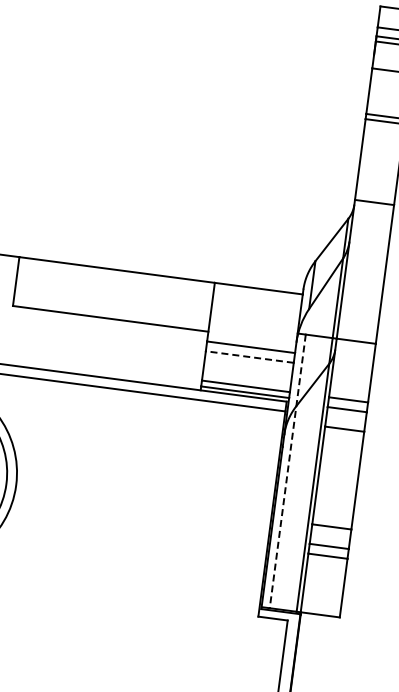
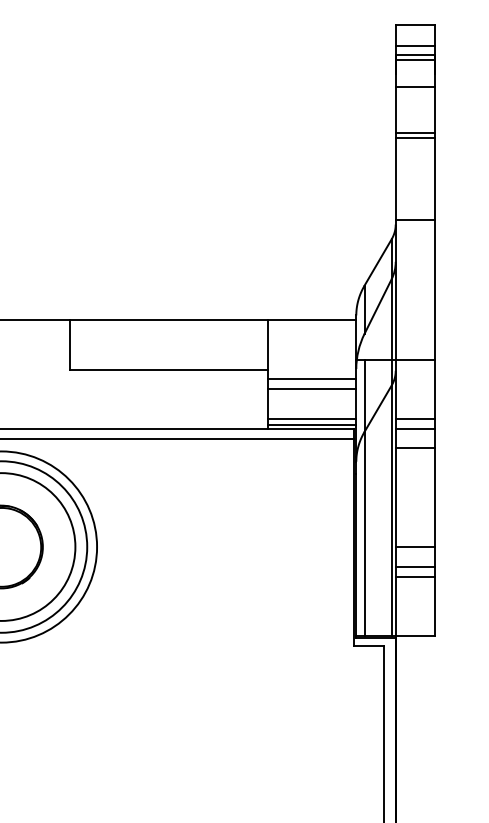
line: (249, 357) -> (311, 389), dashed -> solid
line: (287, 471) -> (364, 497), dashed -> solid

